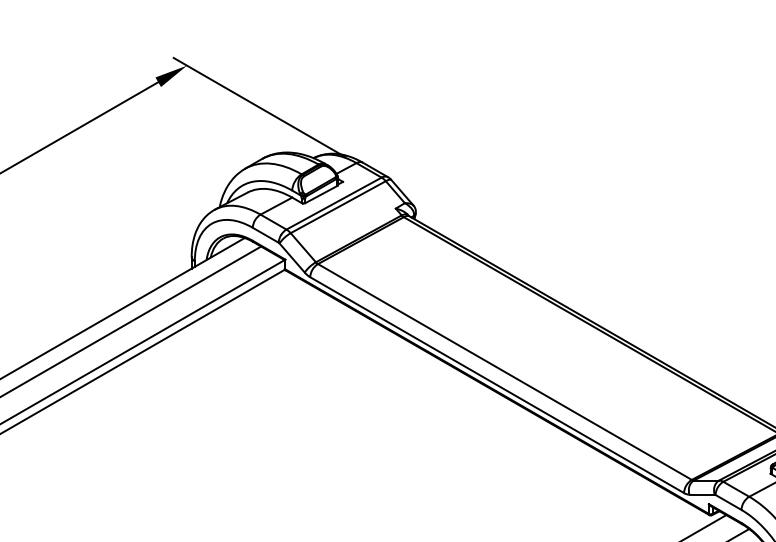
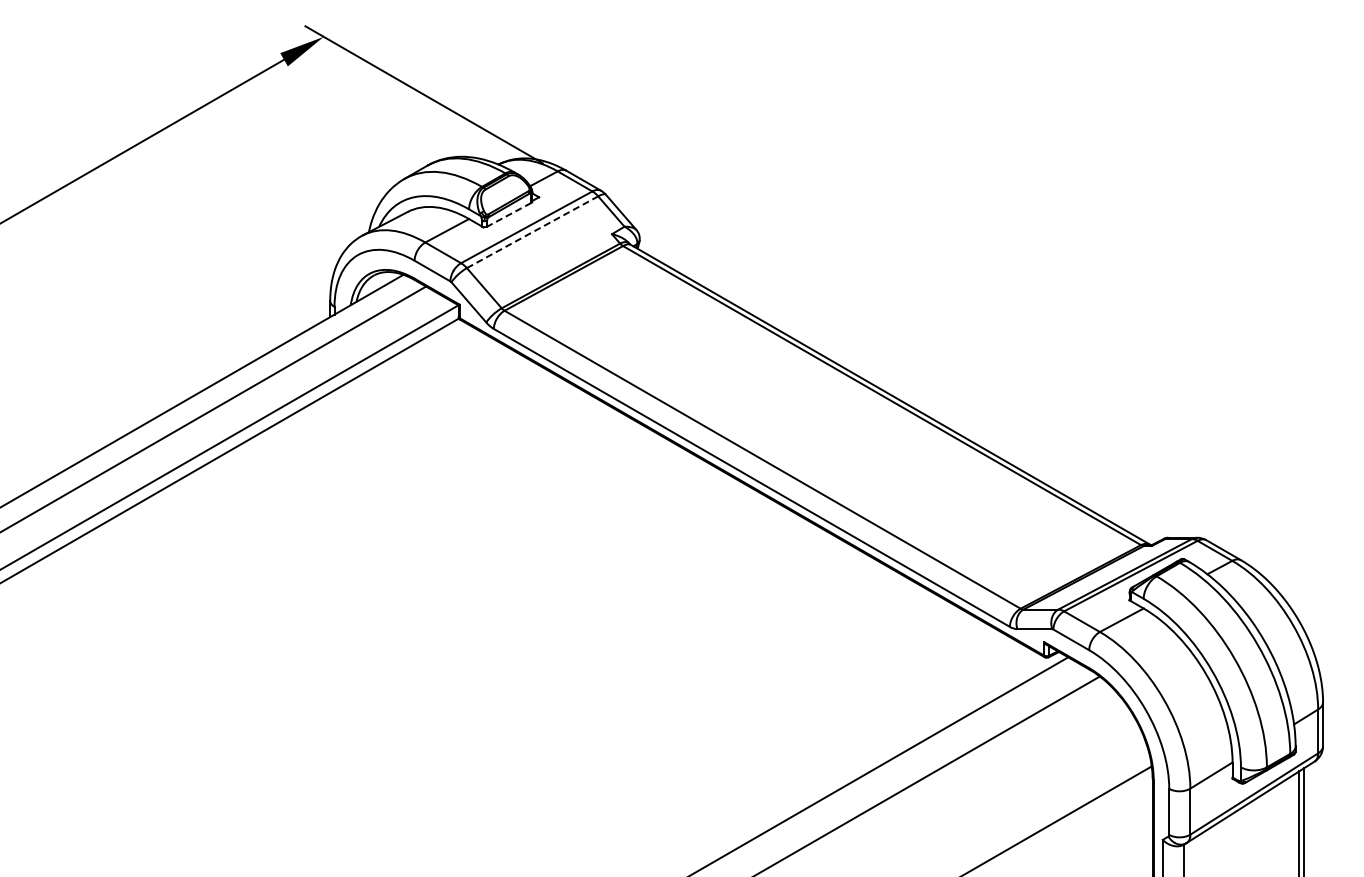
line: (320, 195) -> (508, 215), solid -> dashed
line: (338, 207) -> (532, 232), solid -> dashed

